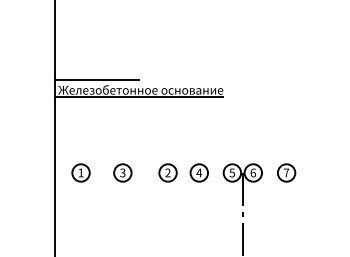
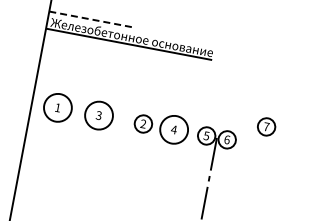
line: (97, 79) -> (91, 19), solid -> dashed
circle: (80, 172) -> (57, 107), size x1.6
circle: (122, 172) -> (98, 115), size x1.6
circle: (199, 172) -> (174, 129), size x1.6
part: (286, 172) -> (266, 126), moved

